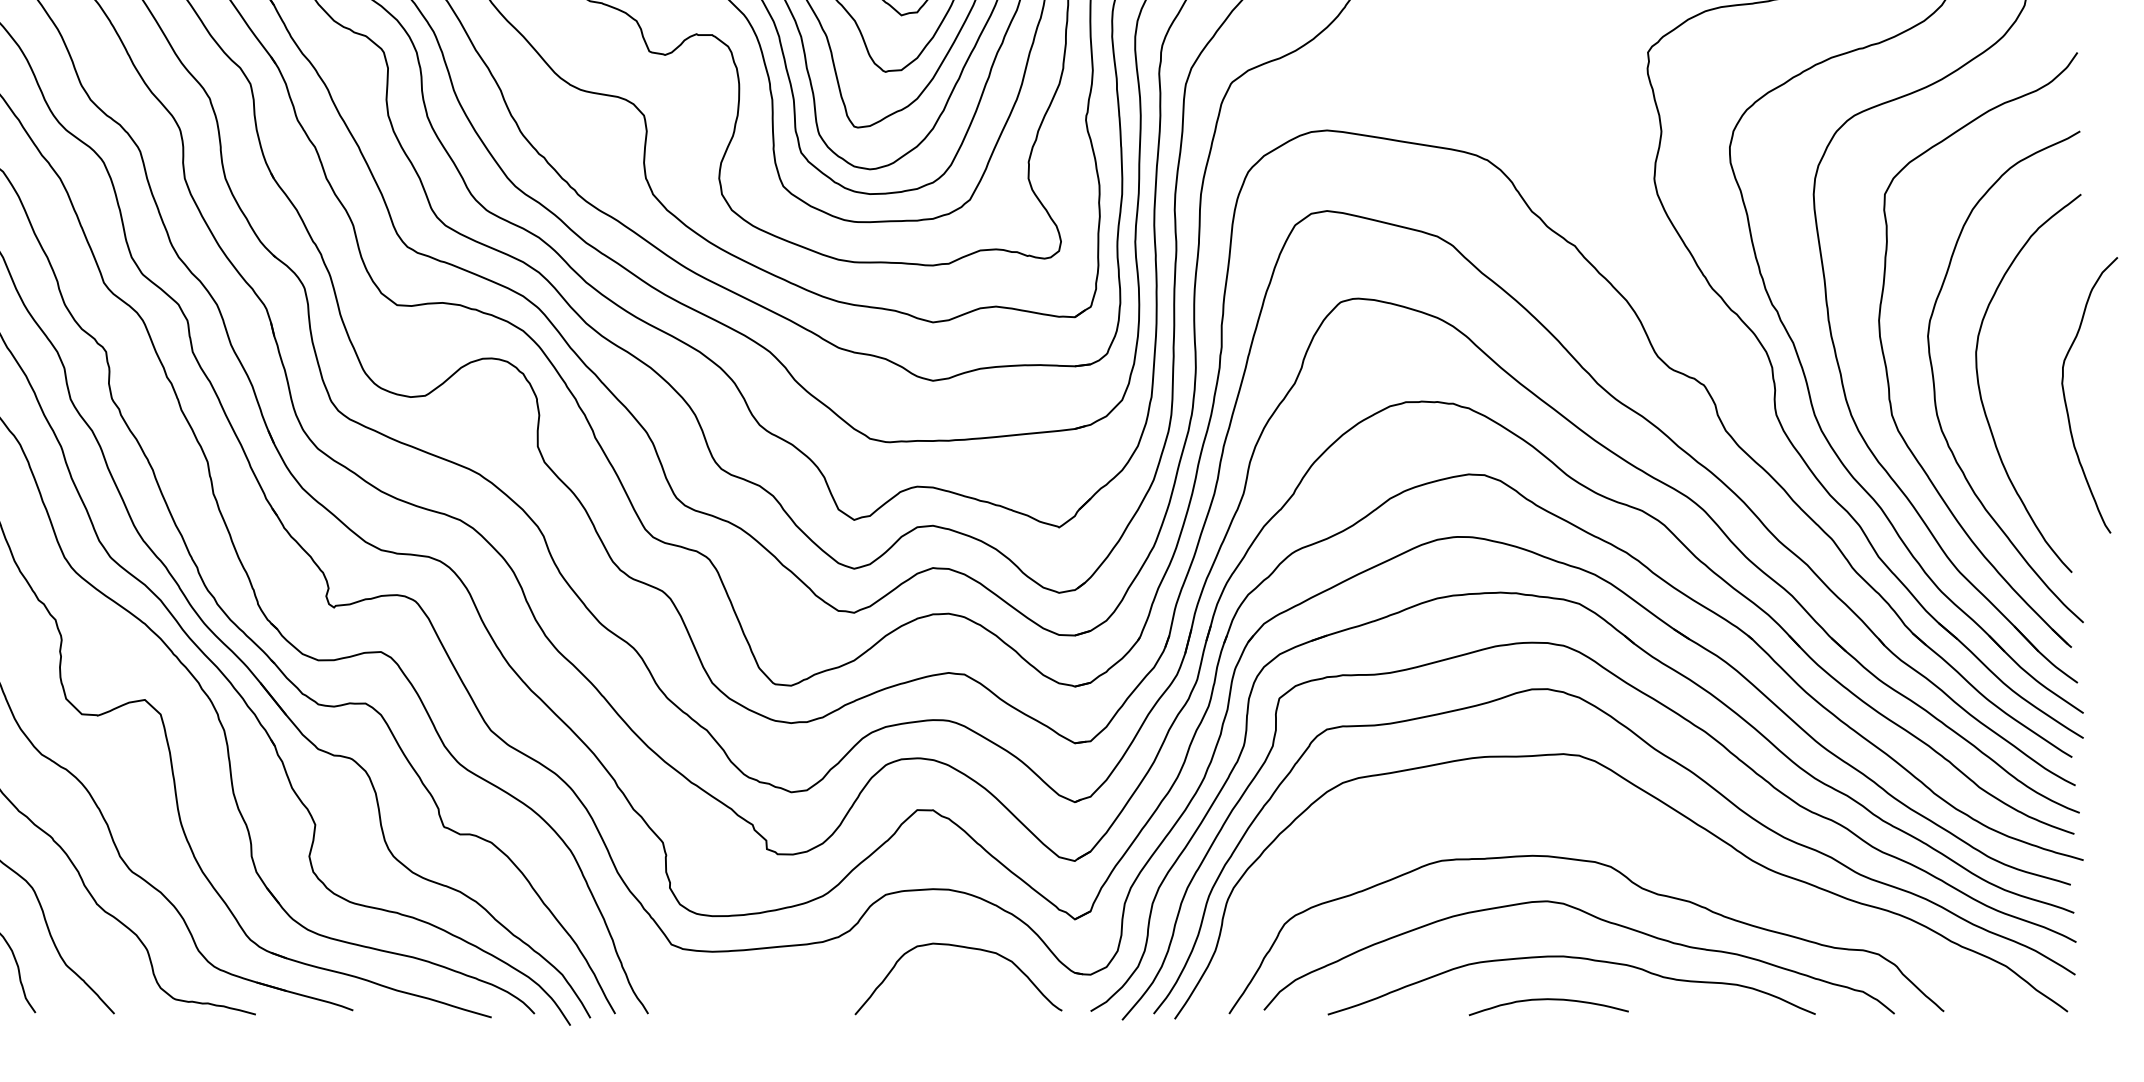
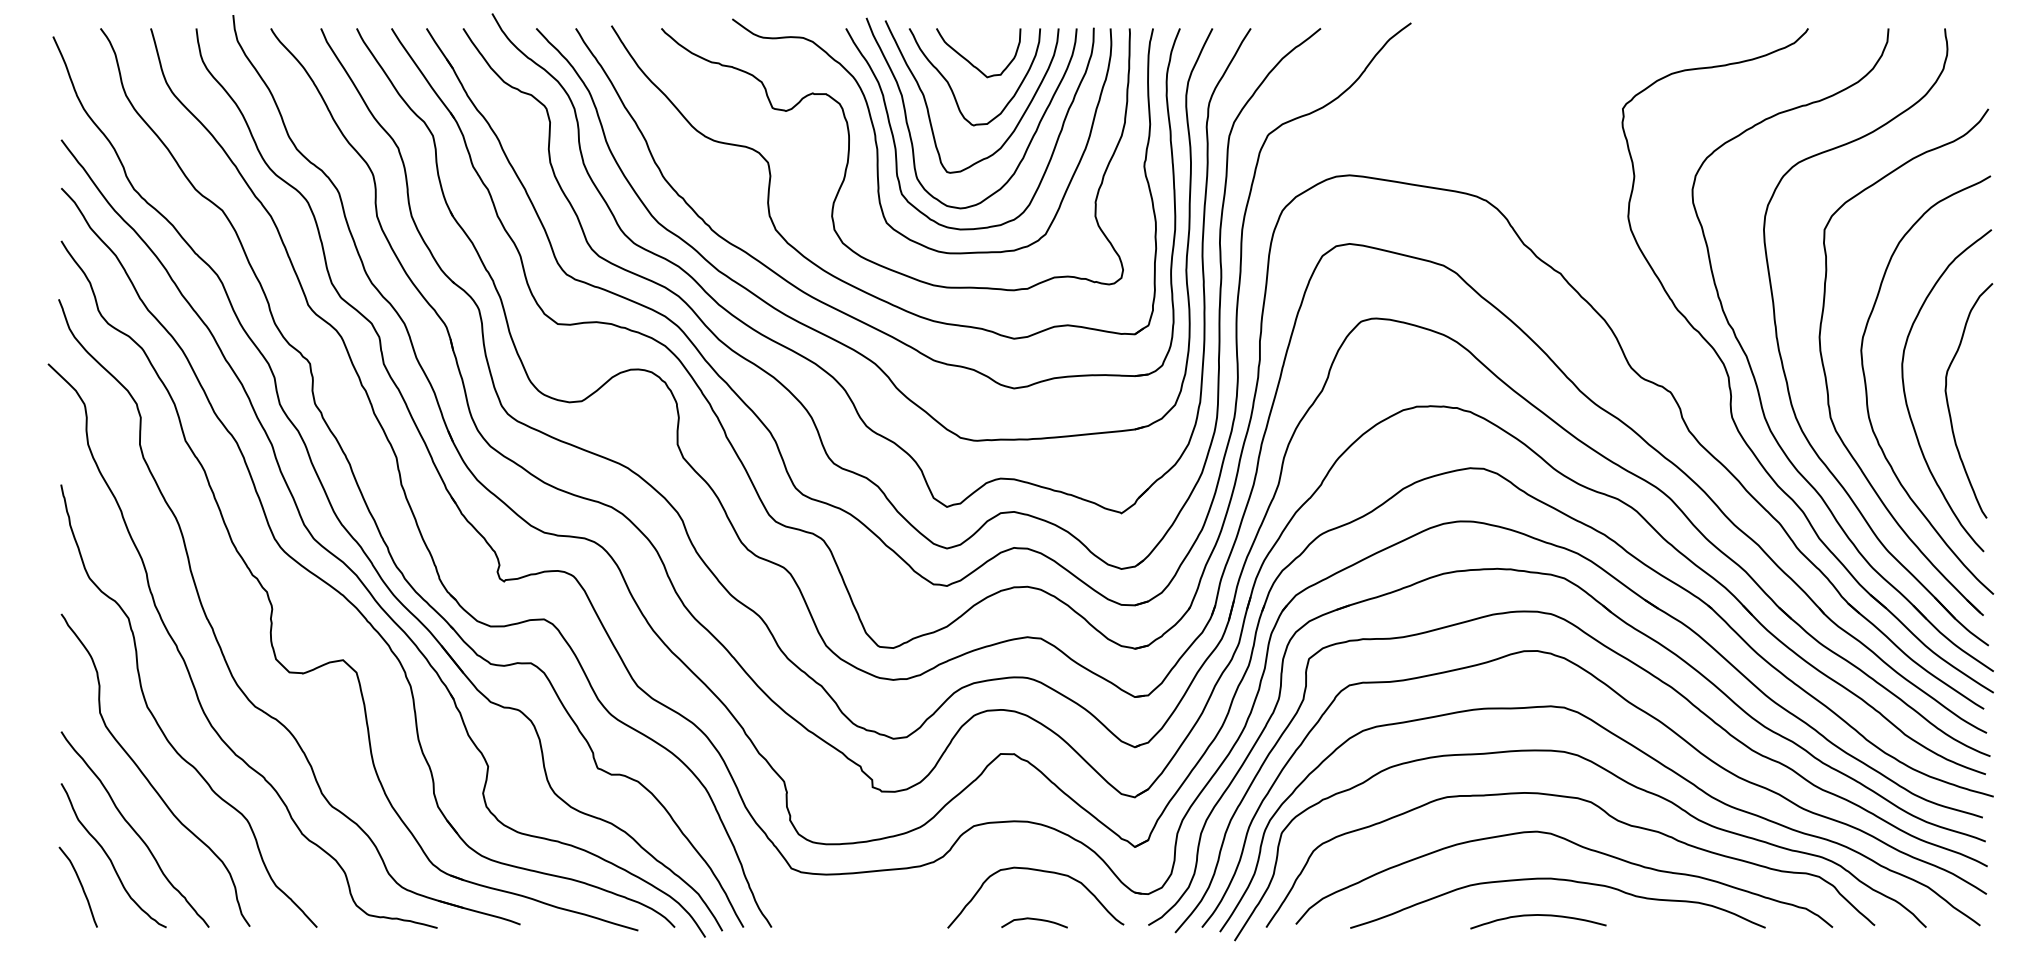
curve: (2066, 401) -> (1949, 406), moved
curve: (1644, 840) -> (1619, 779), added
curve: (958, 1005) -> (1035, 920), added

